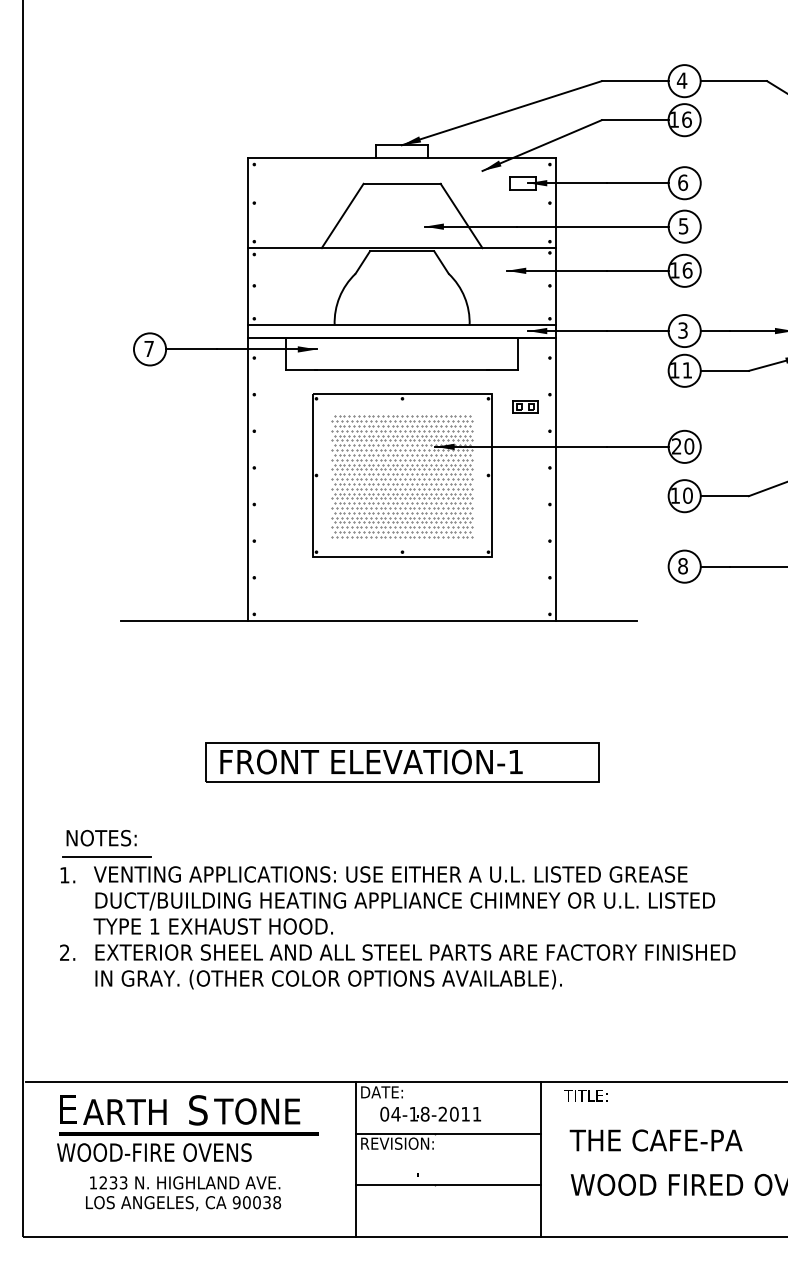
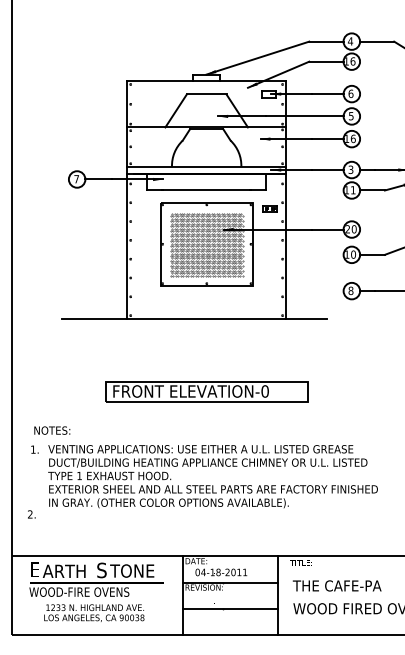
text: (514, 762) -> (264, 391), ELEVATION-1 -> ELEVATION-0
line: (105, 857) -> (54, 440), removed
text: (67, 952) -> (31, 514), moved

